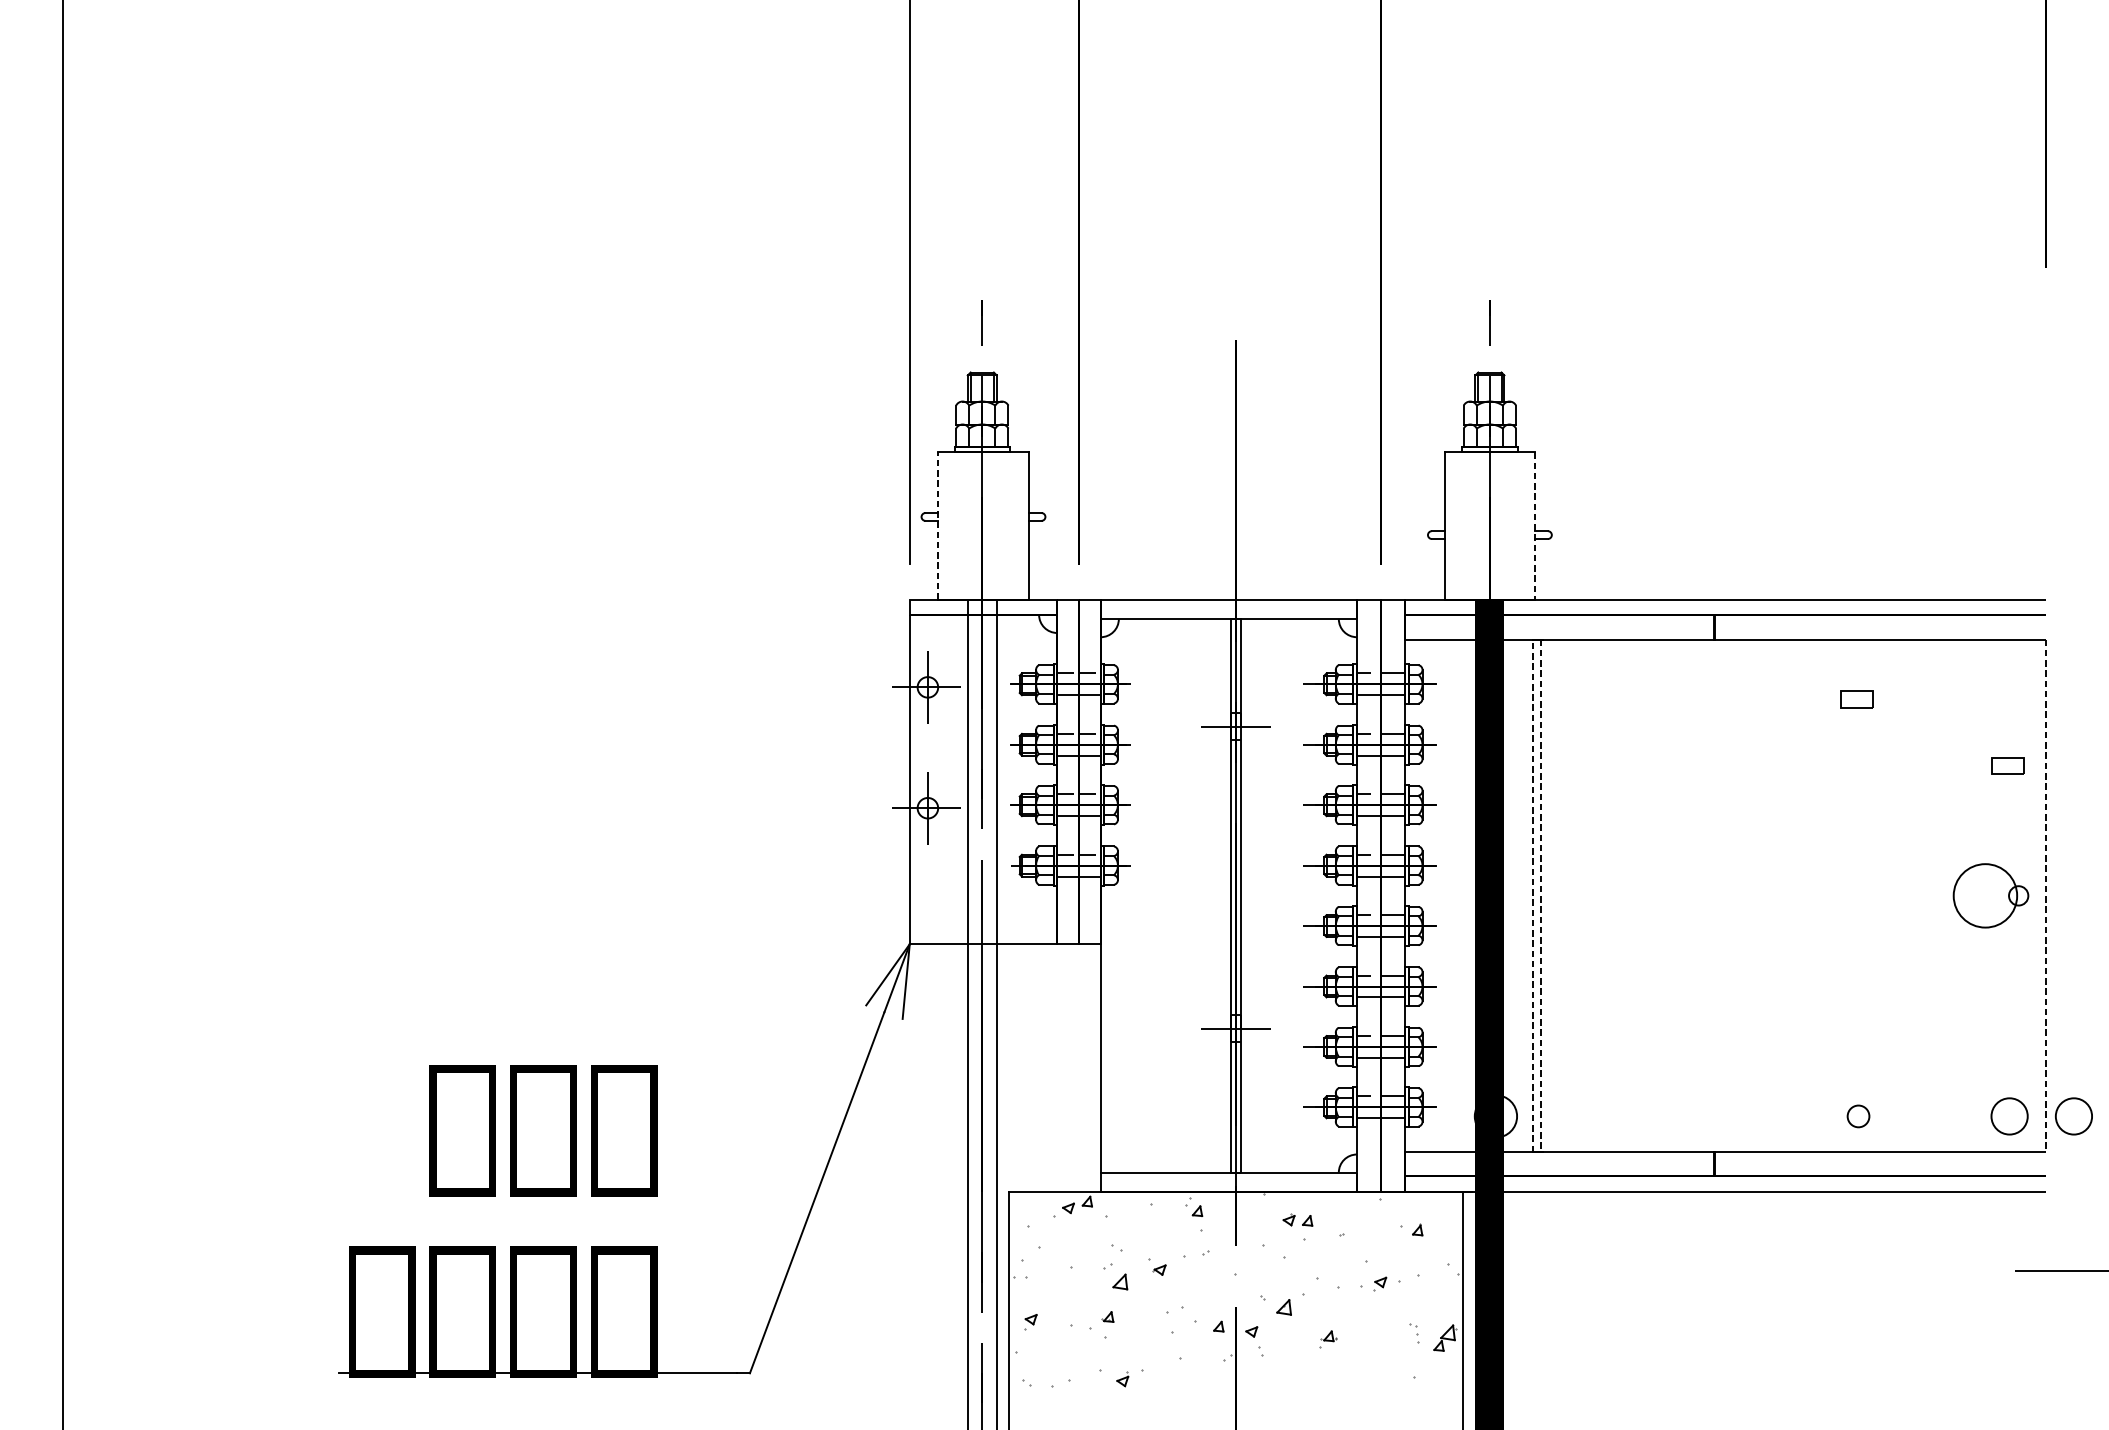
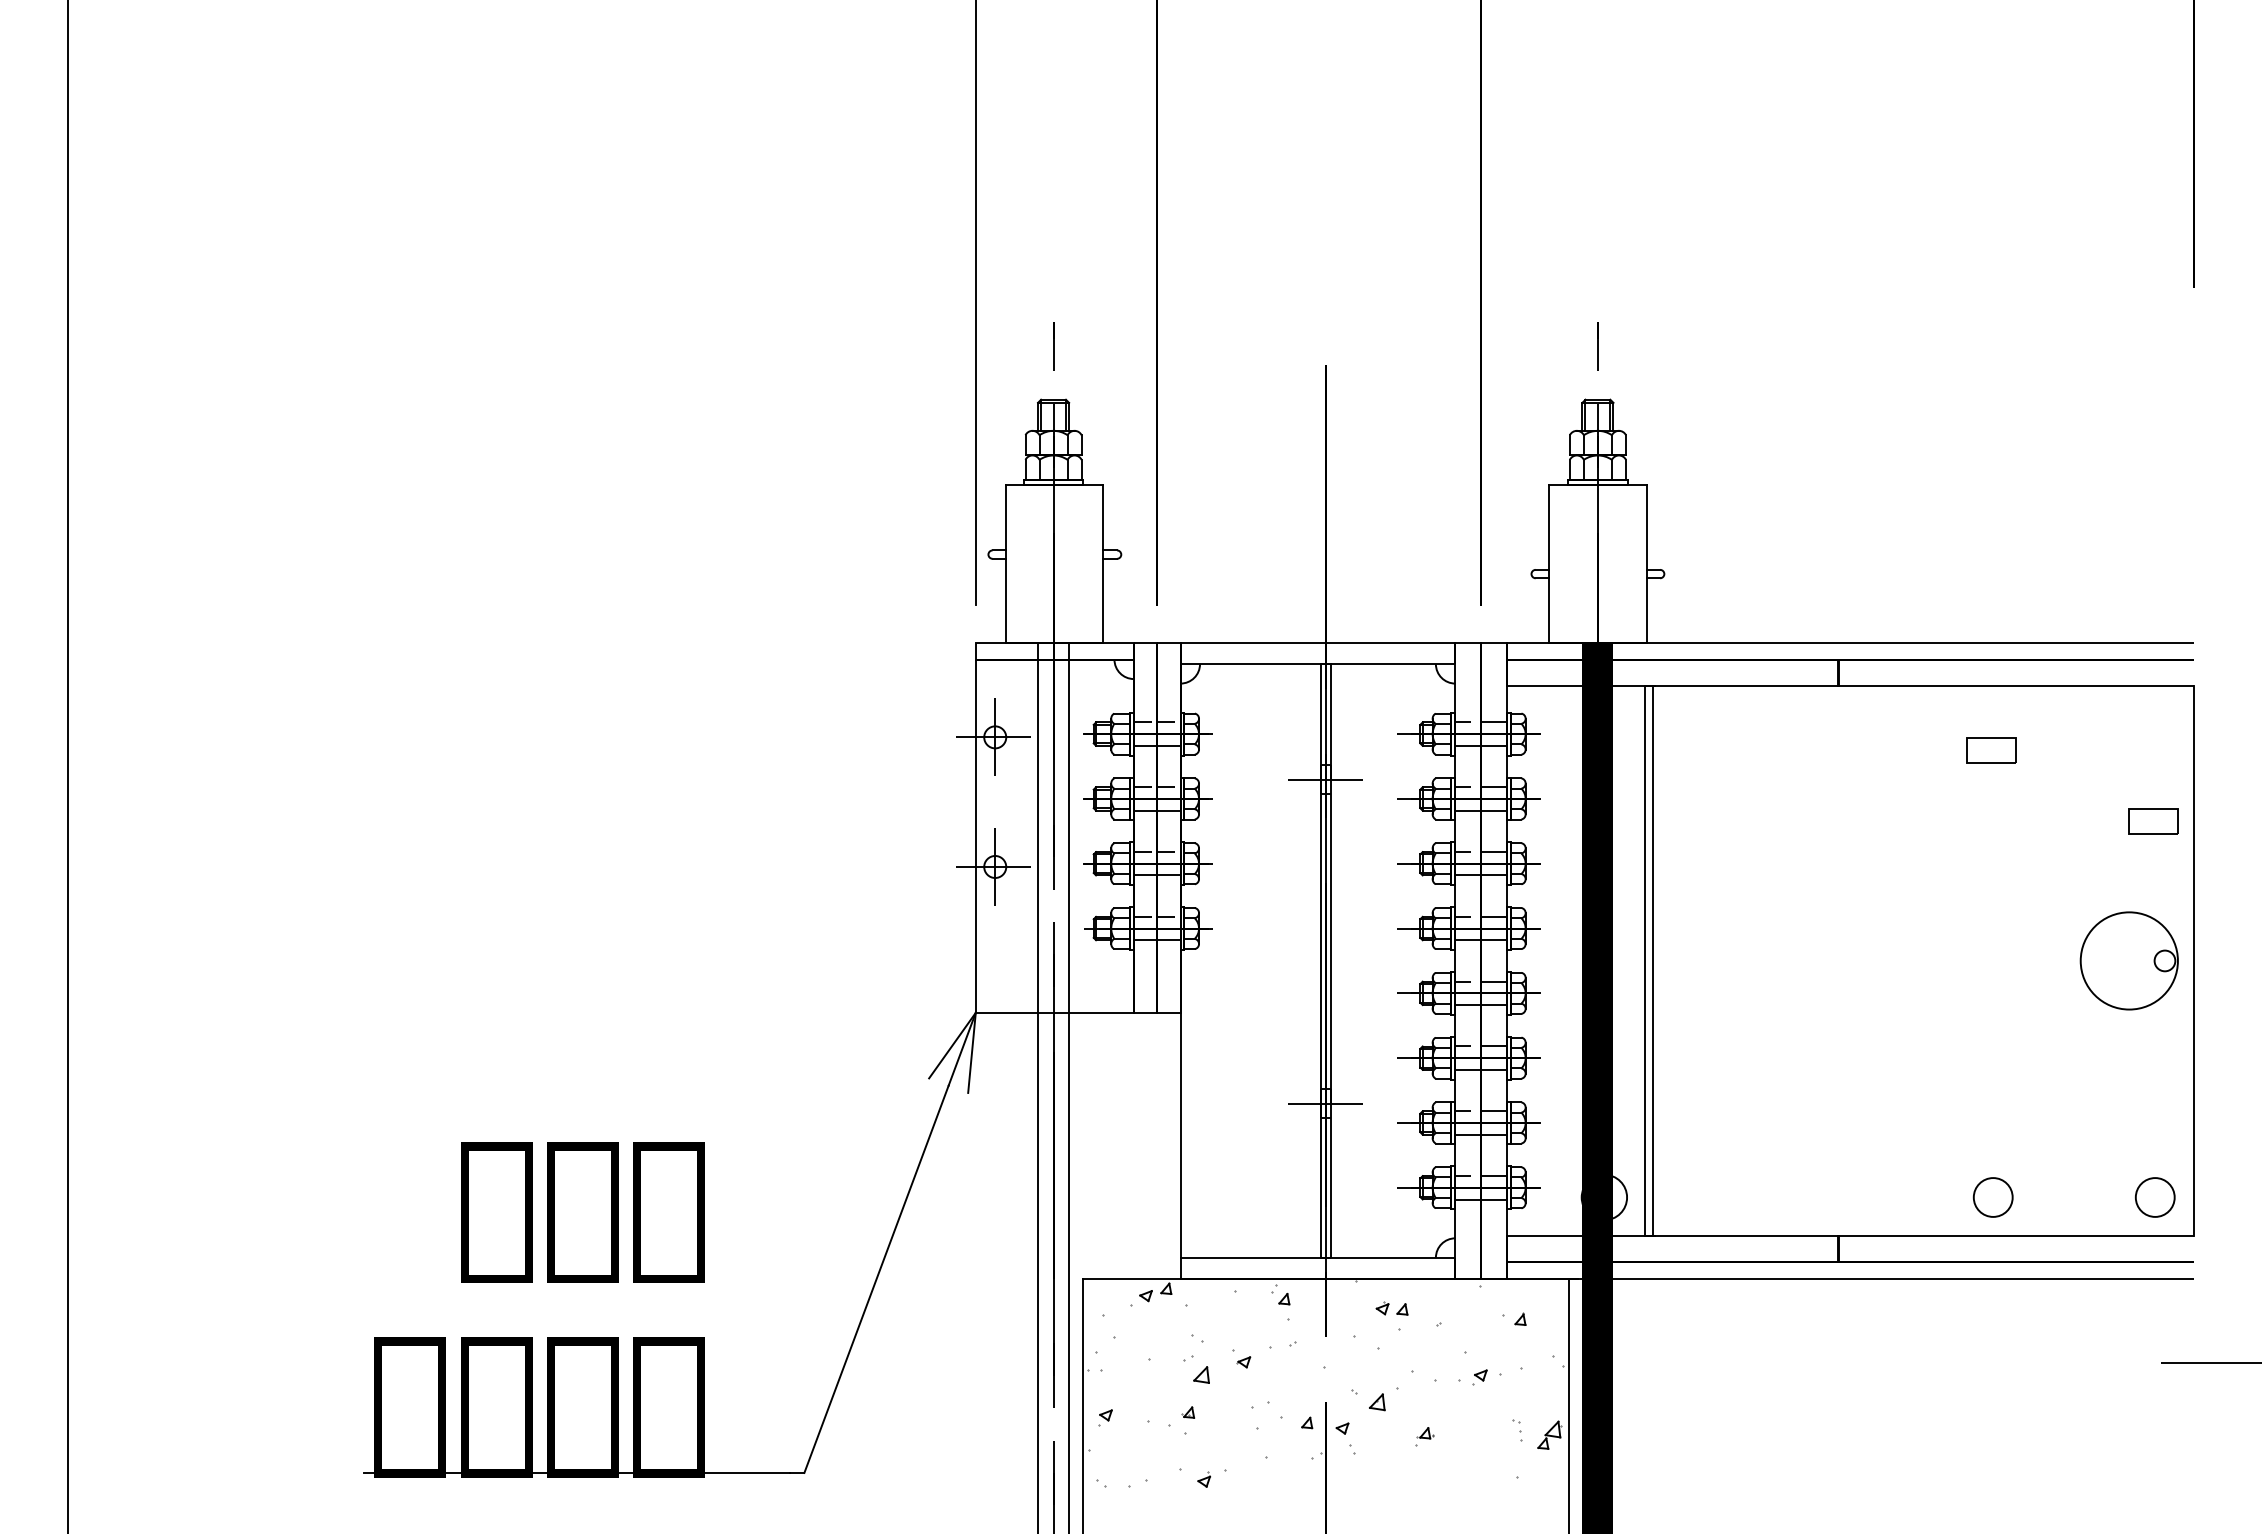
line: (938, 525) -> (1006, 563), dashed -> solid
line: (1535, 526) -> (1646, 564), dashed -> solid
part: (1856, 699) -> (1991, 750), size x1.43
part: (2007, 765) -> (2153, 821), size x1.43
line: (1533, 895) -> (1644, 960), dashed -> solid
line: (1541, 895) -> (1653, 960), dashed -> solid
circle: (1984, 895) -> (2128, 960), size x1.43
line: (2046, 895) -> (2194, 960), dashed -> solid
circle: (1857, 1116) -> (1992, 1197), size x1.67
circle: (2073, 1116) -> (2223, 1197), removed

